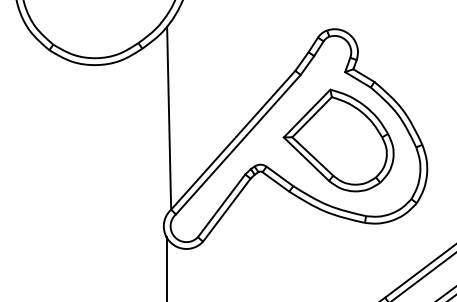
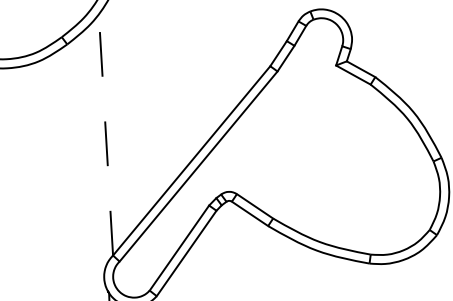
line: (169, 117) -> (106, 133), solid -> dashed
part: (338, 140) -> (330, 156), removed

